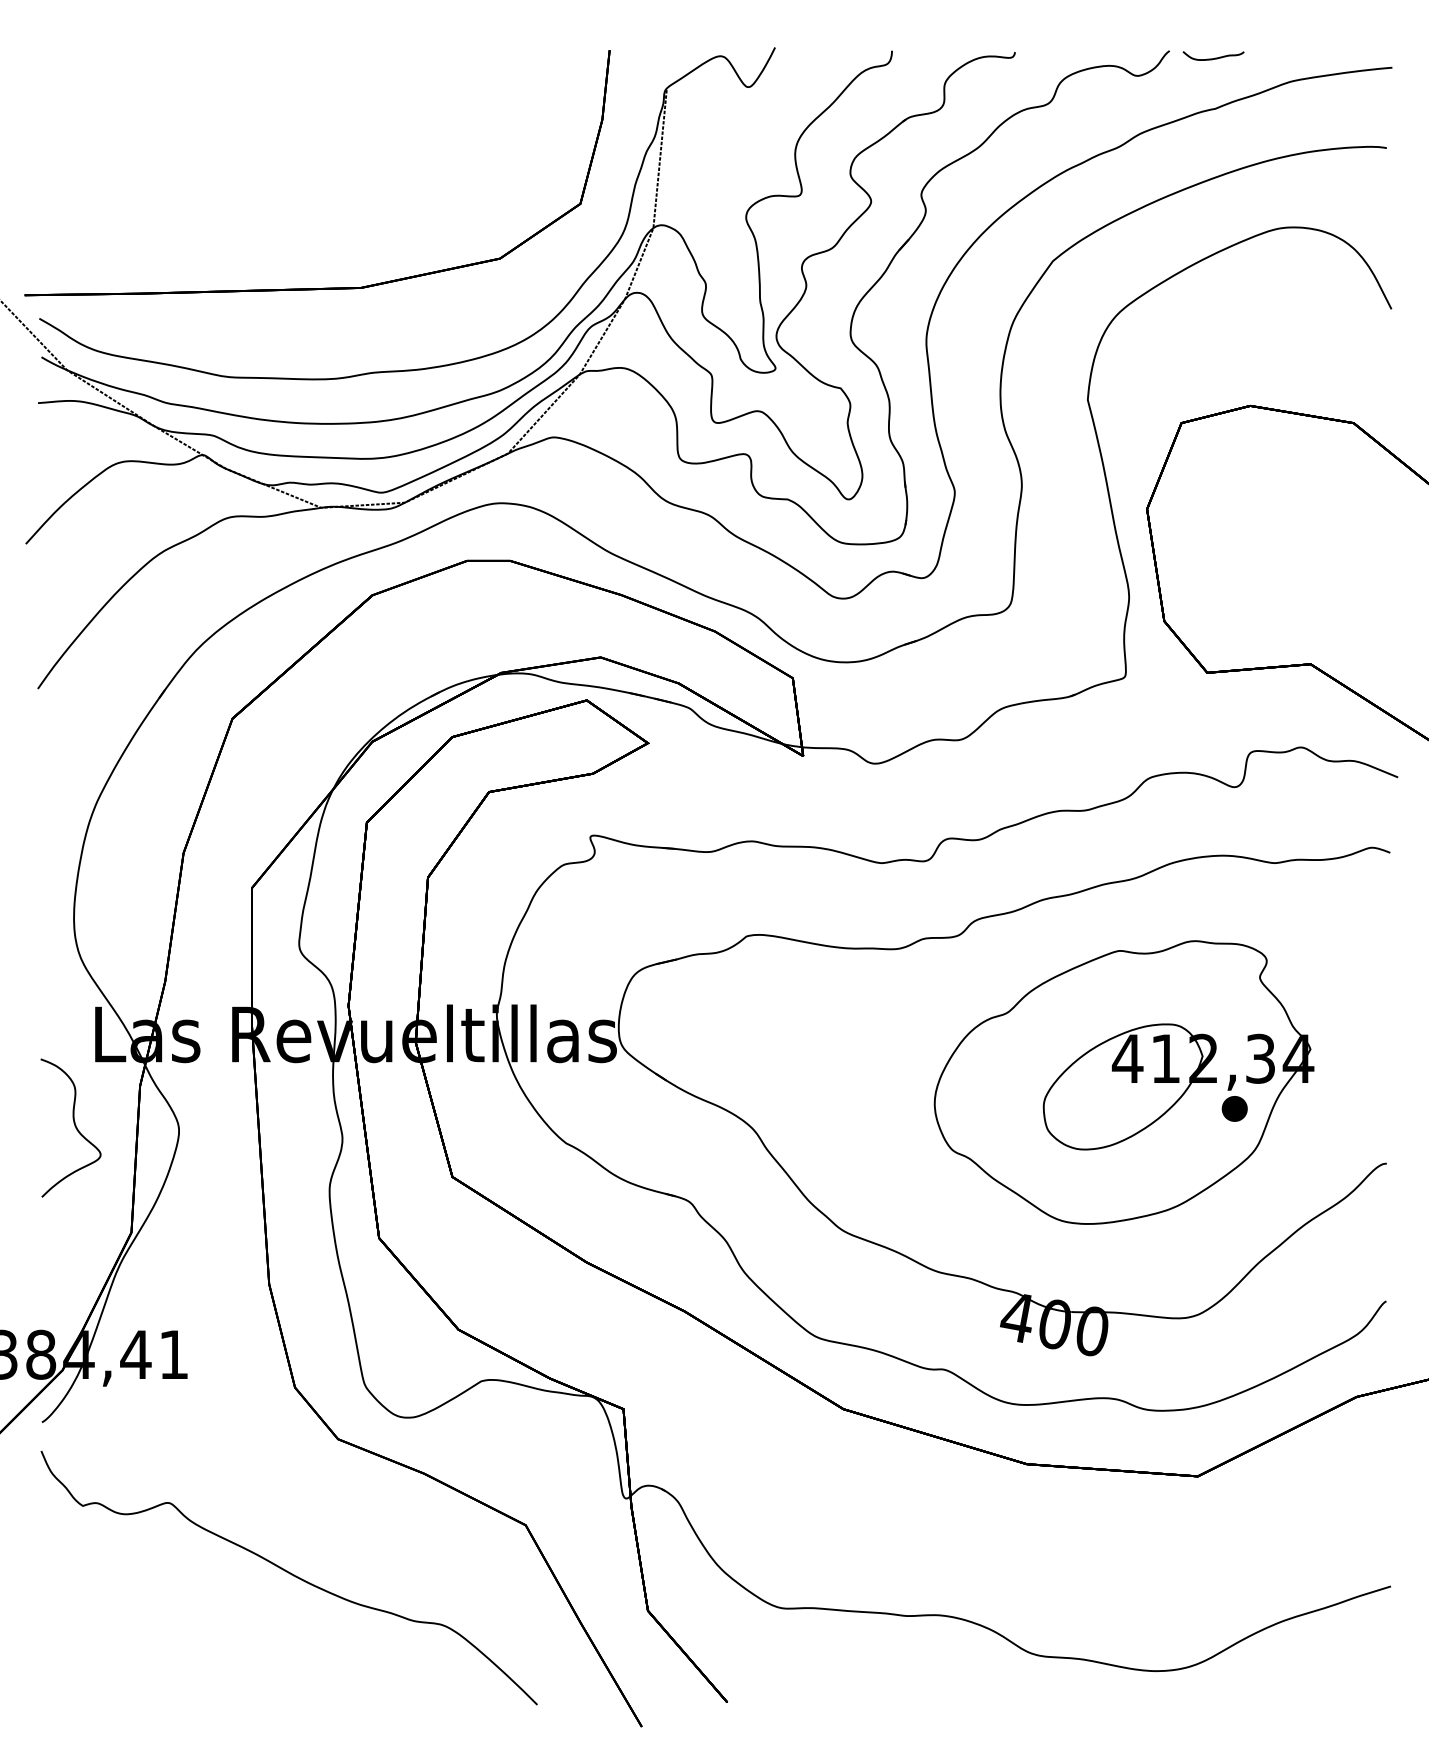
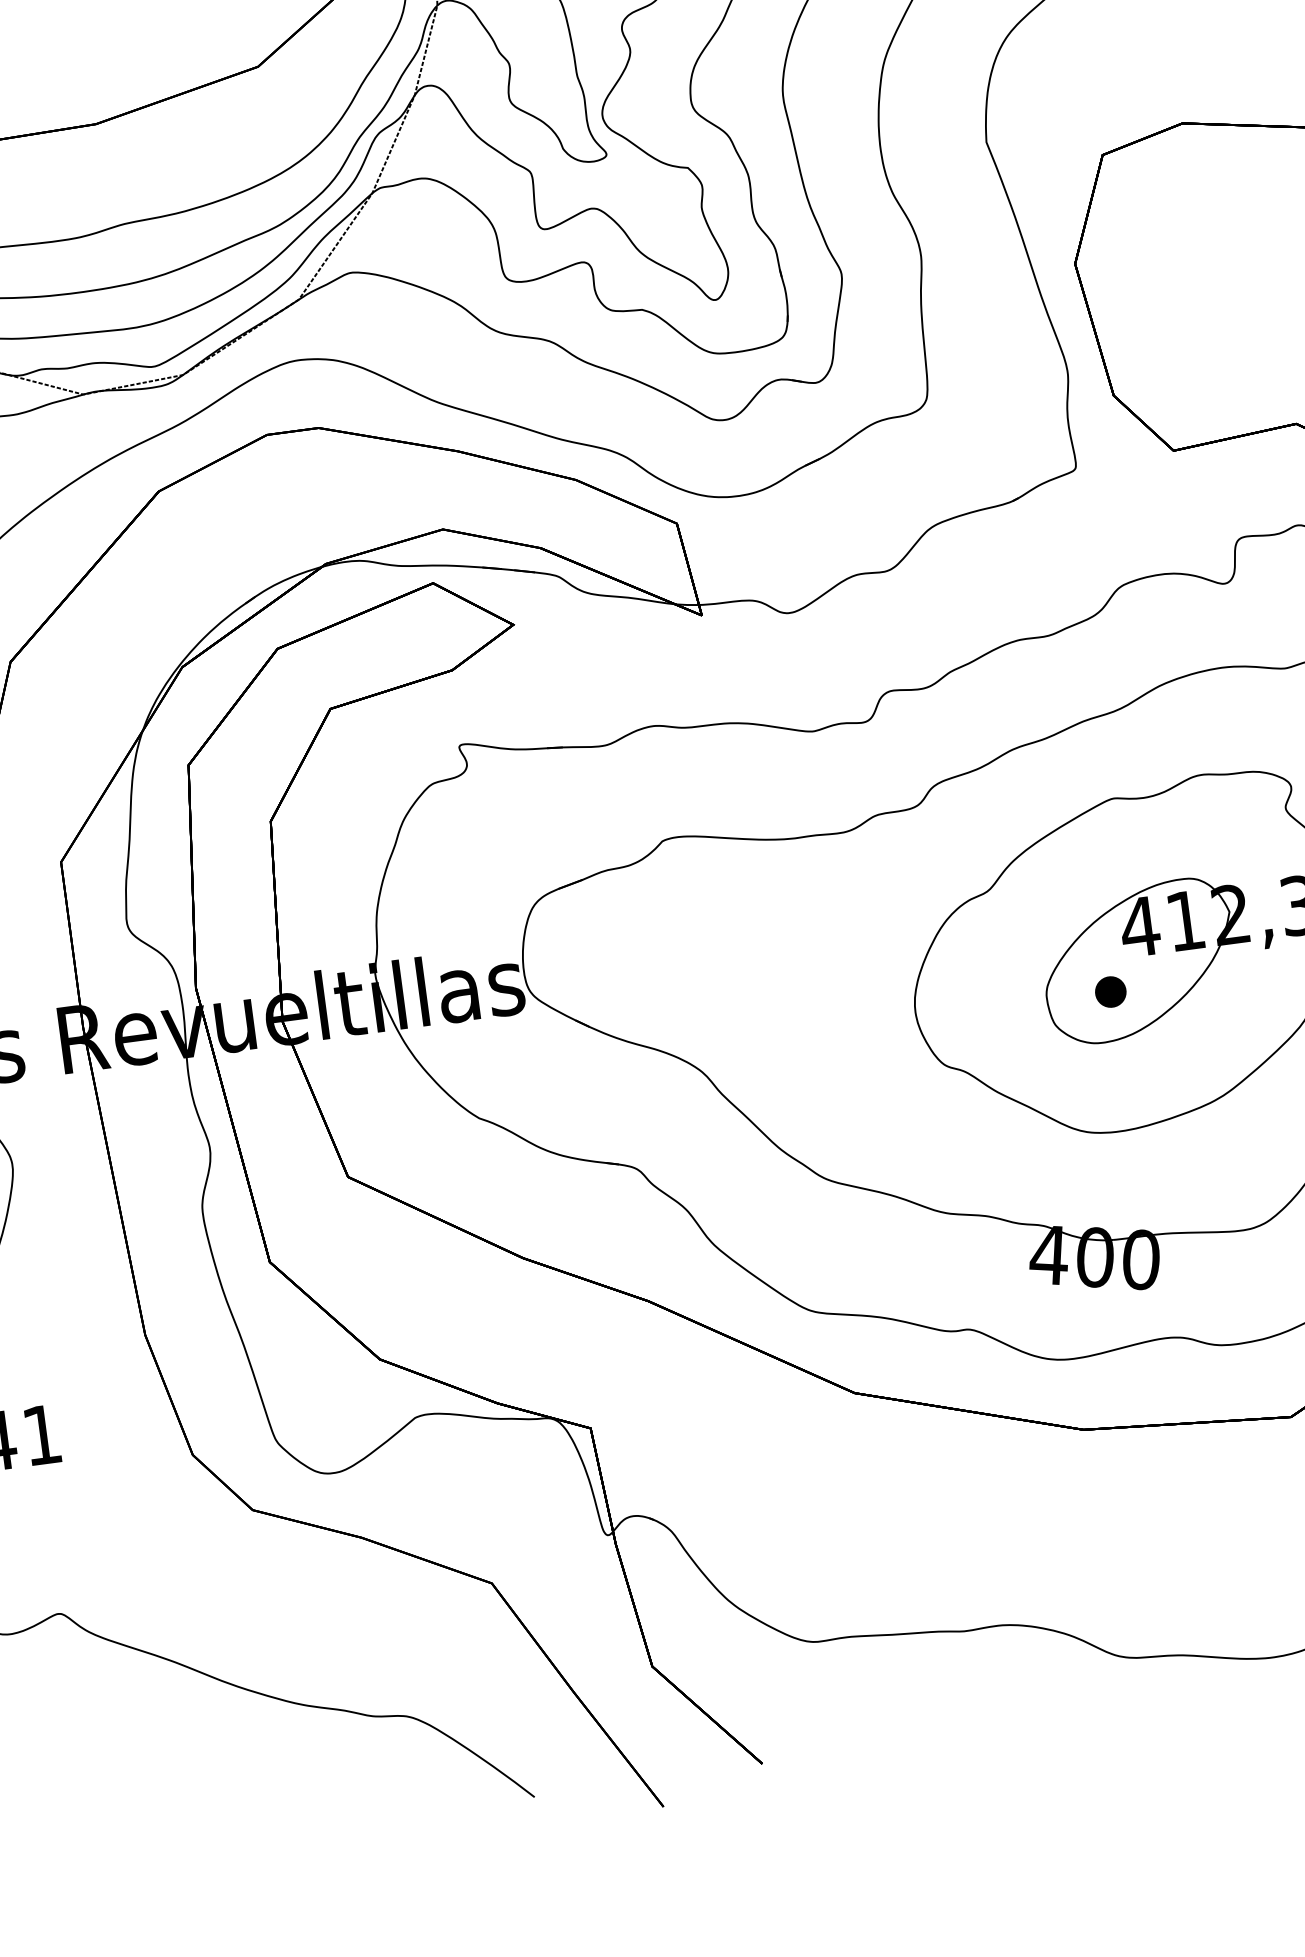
part: (1234, 1108) -> (1110, 991), moved

